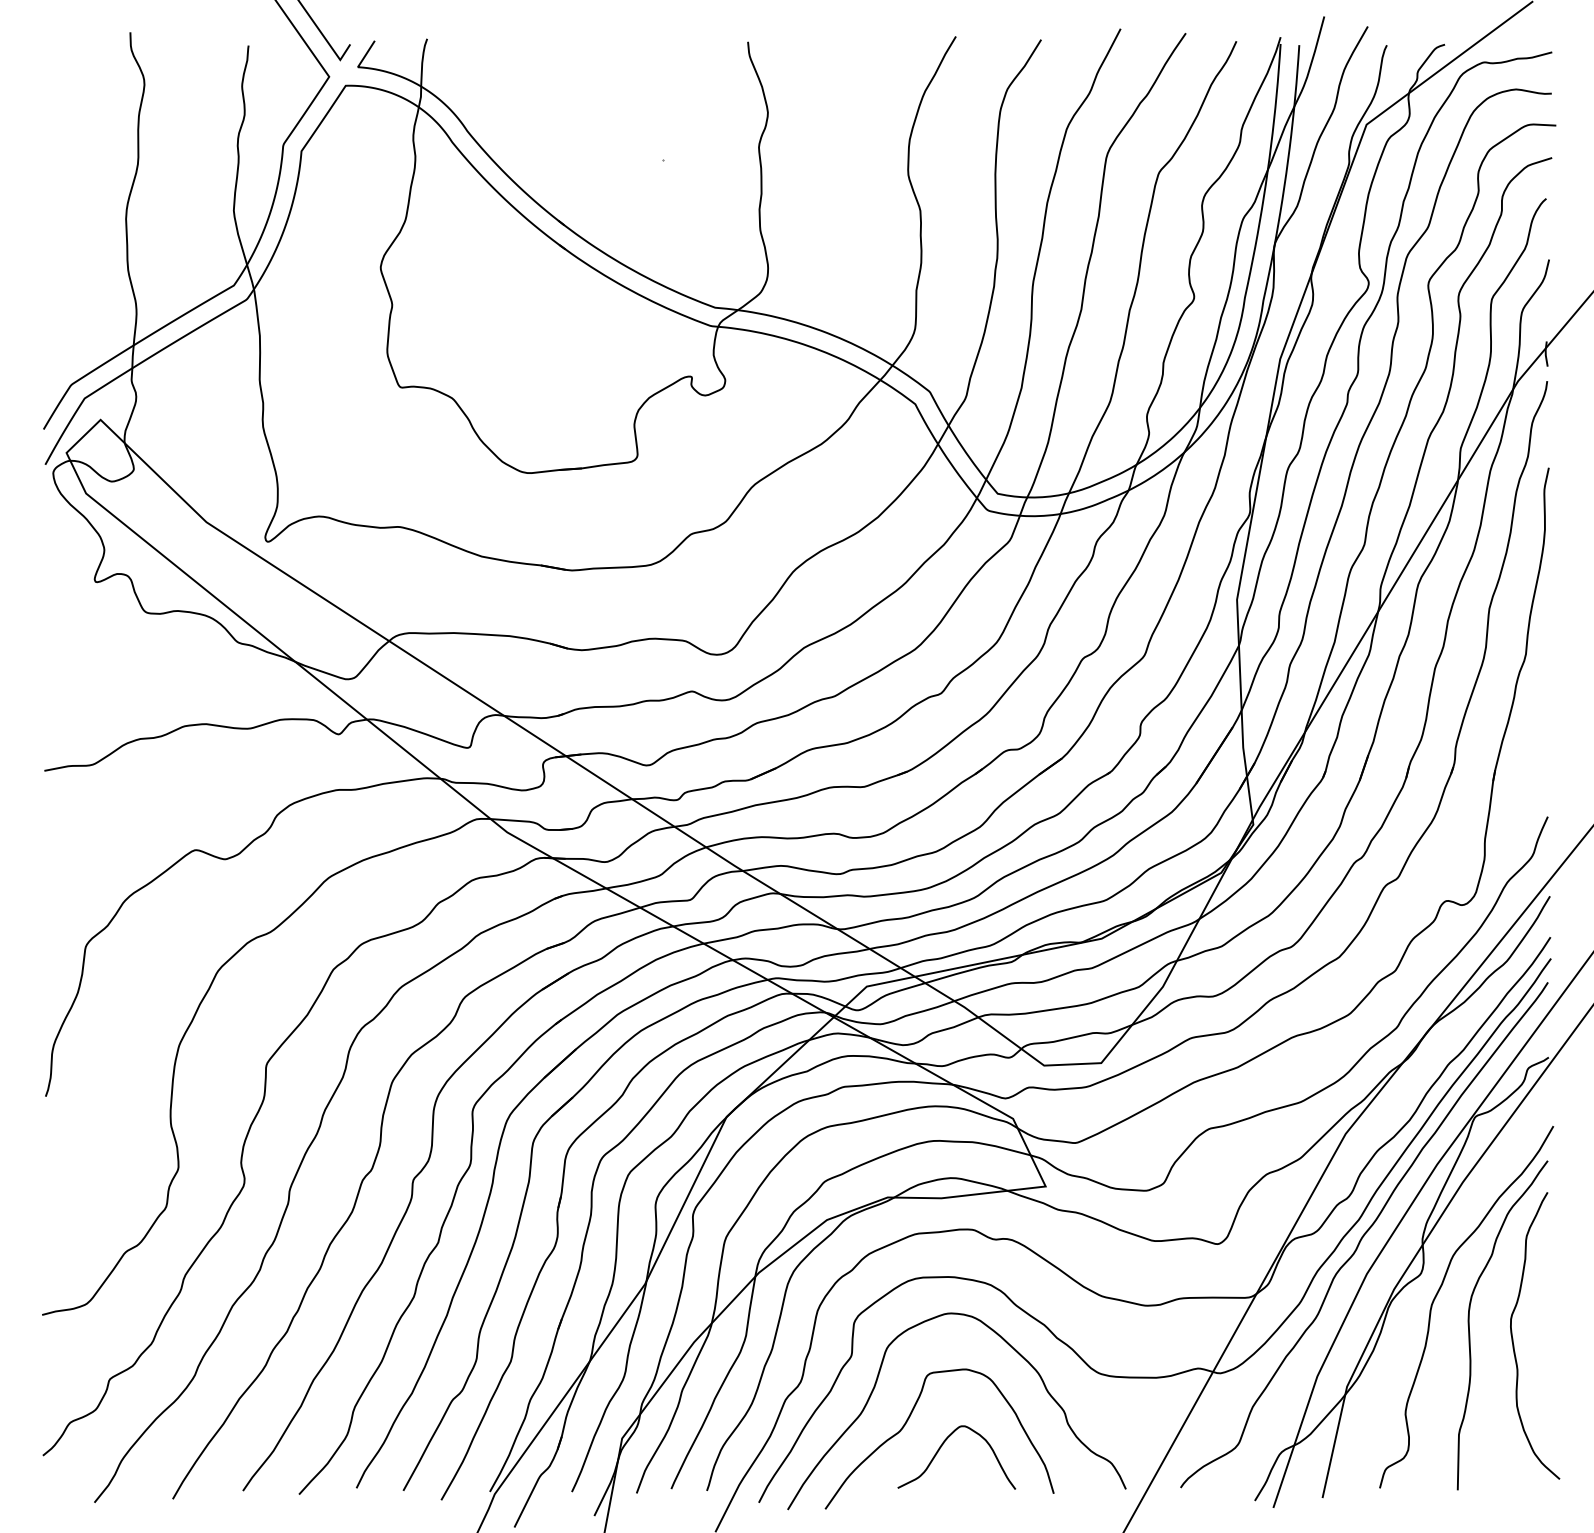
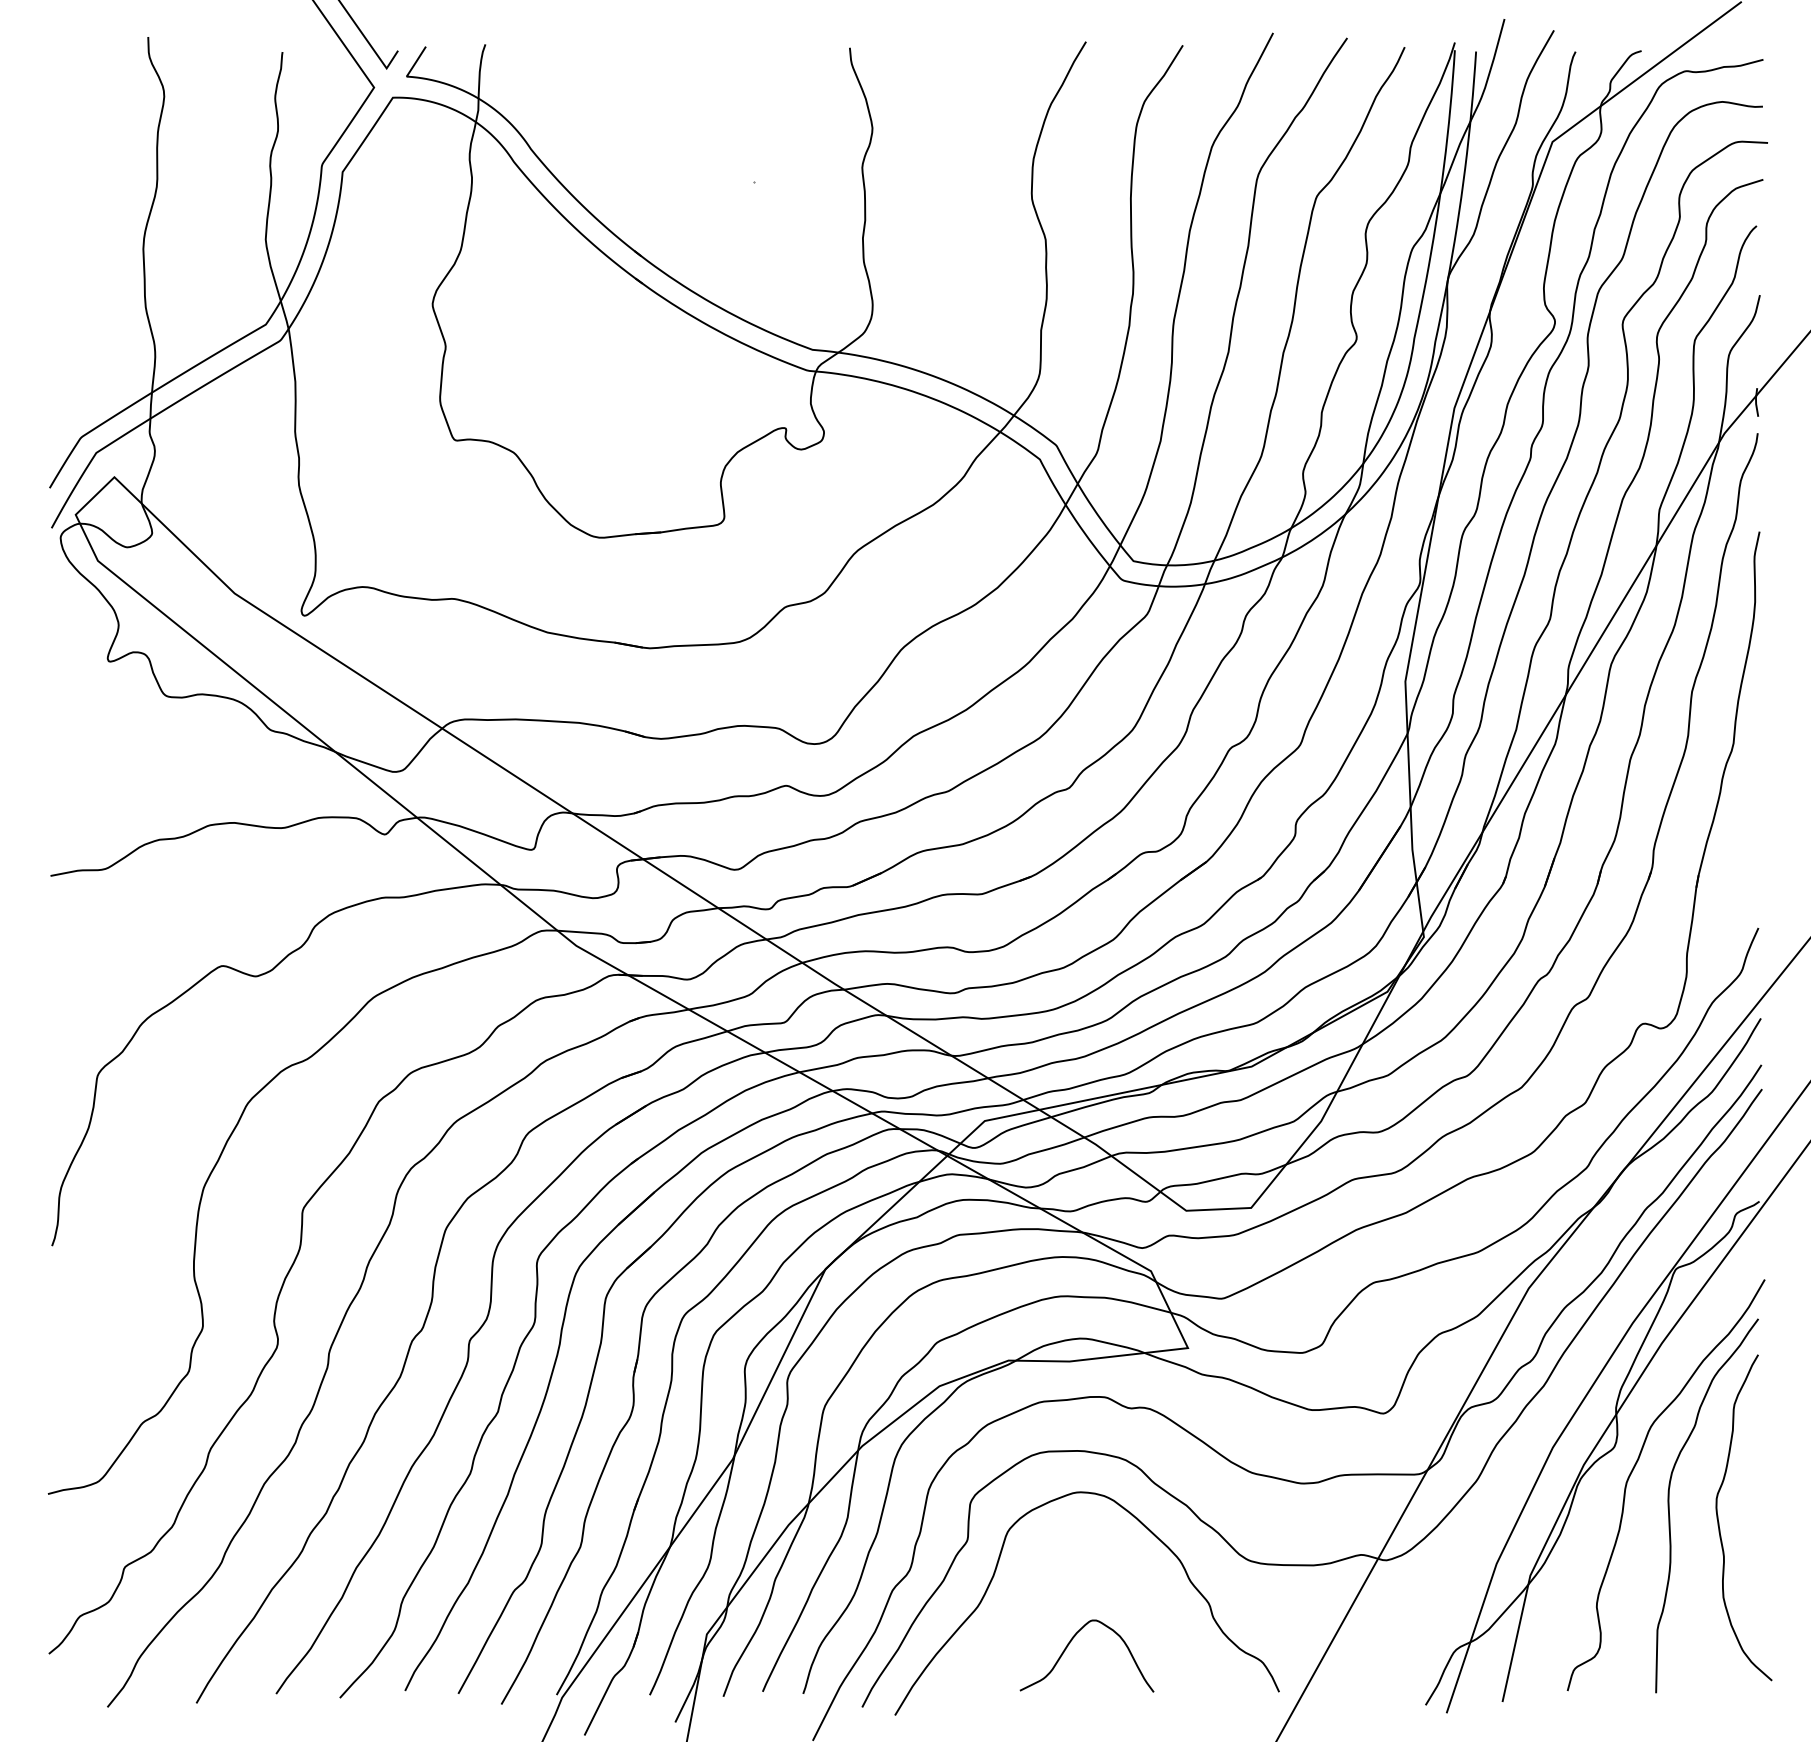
curve: (1363, 1235) -> (1549, 1403), removed
curve: (907, 1422) -> (1030, 1616), removed

